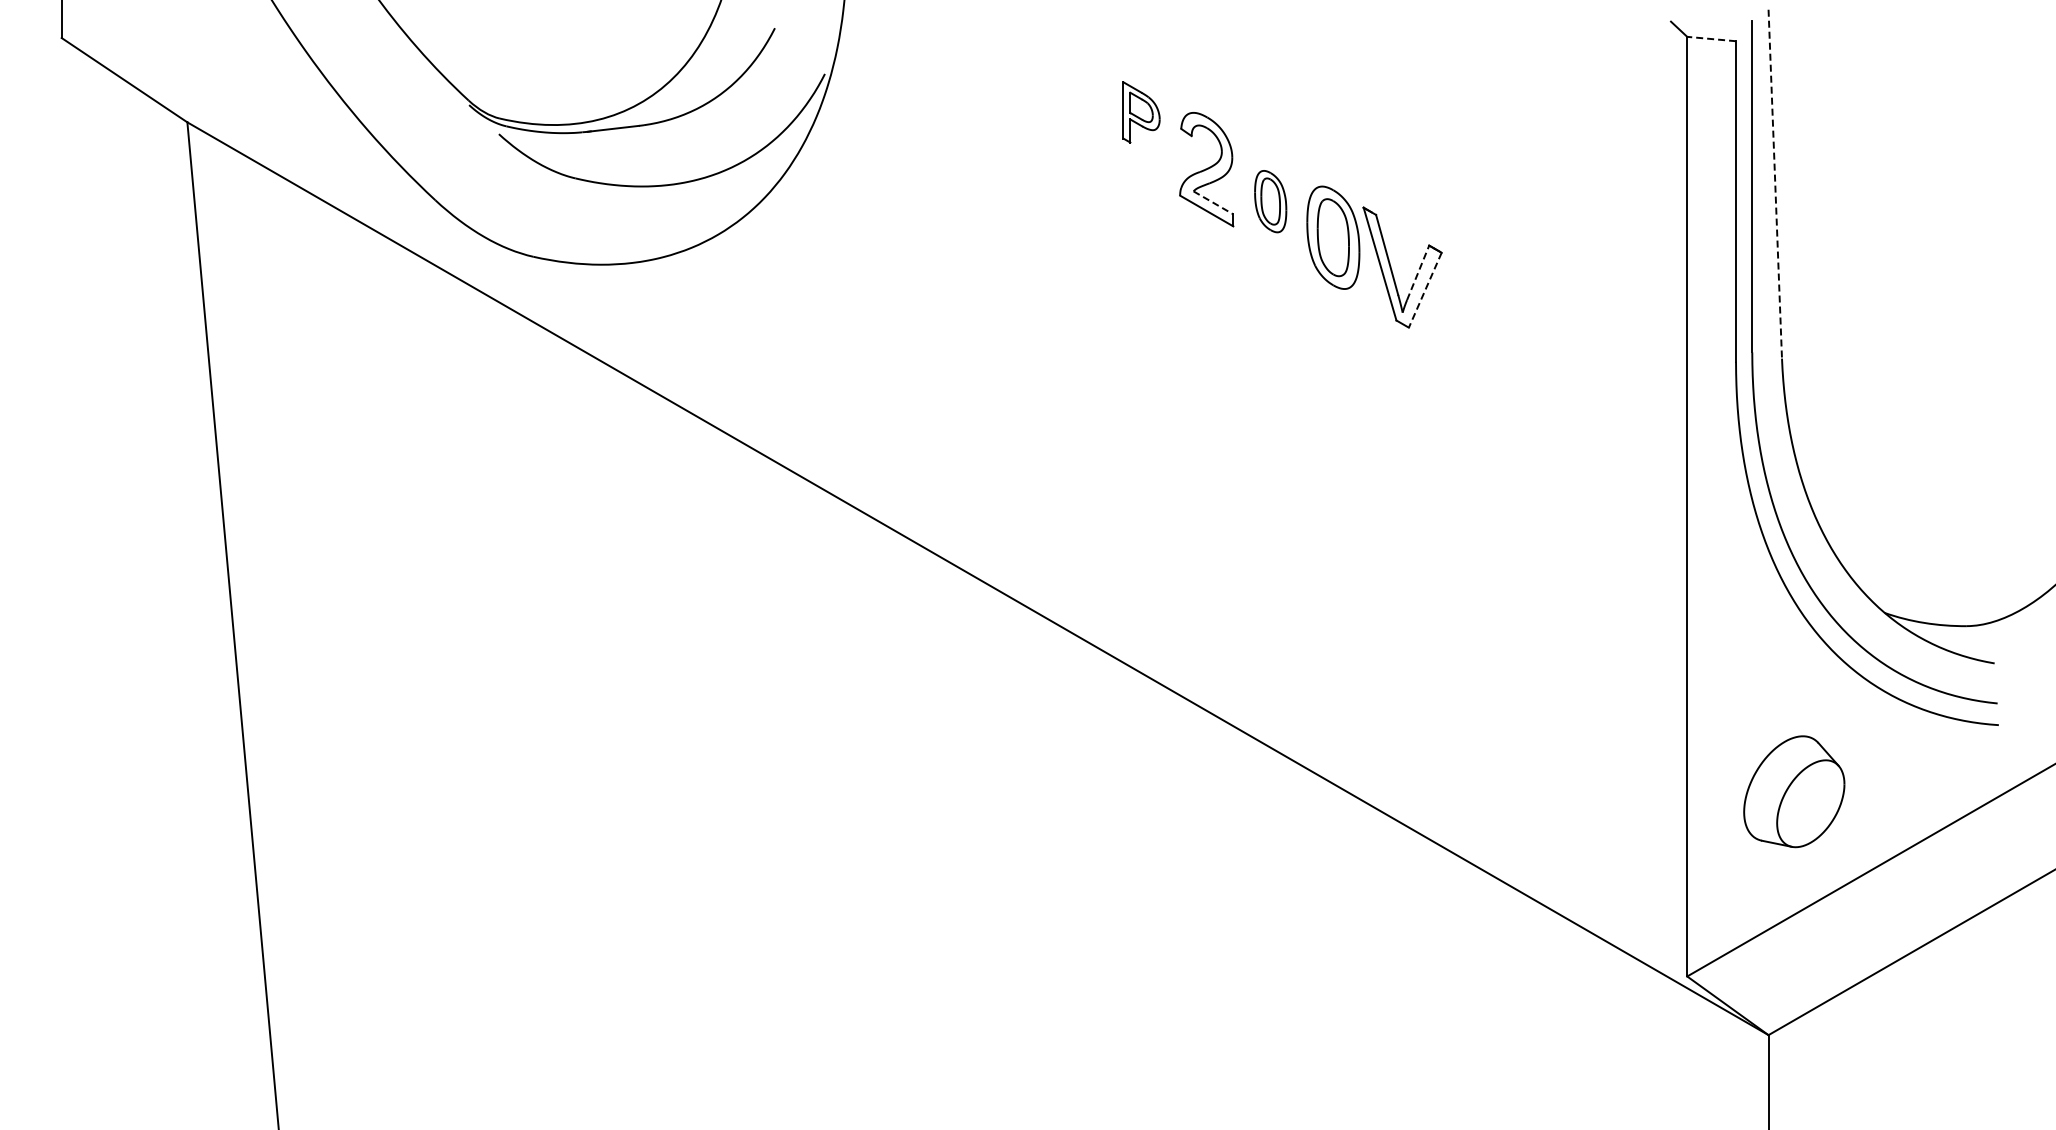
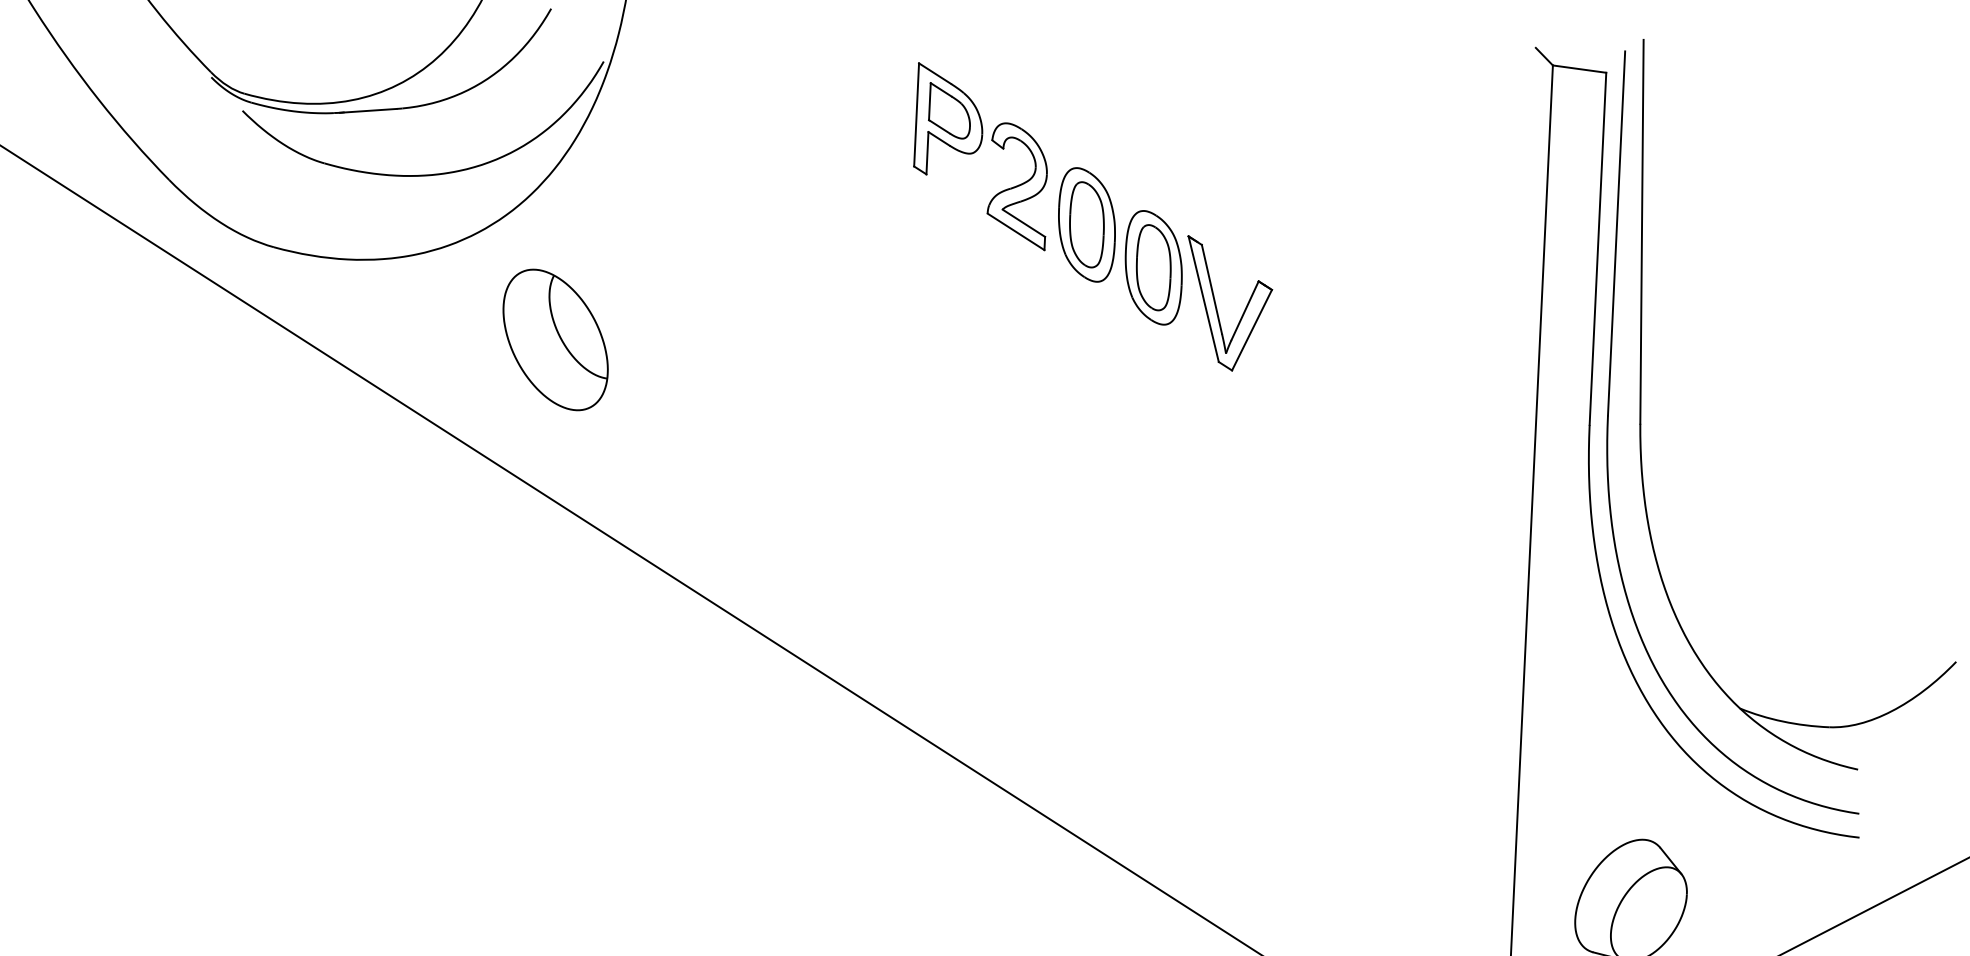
line: (1711, 39) -> (1579, 69), dashed -> solid
part: (1141, 112) -> (949, 120), size x1.67
line: (1775, 184) -> (1642, 232), dashed -> solid
part: (1270, 201) -> (1086, 224), size x1.67
line: (1213, 202) -> (1023, 222), dashed -> solid
line: (1418, 272) -> (1245, 310), dashed -> solid
line: (1425, 290) -> (1252, 330), dashed -> solid
part: (792, 328) -> (554, 339), added

